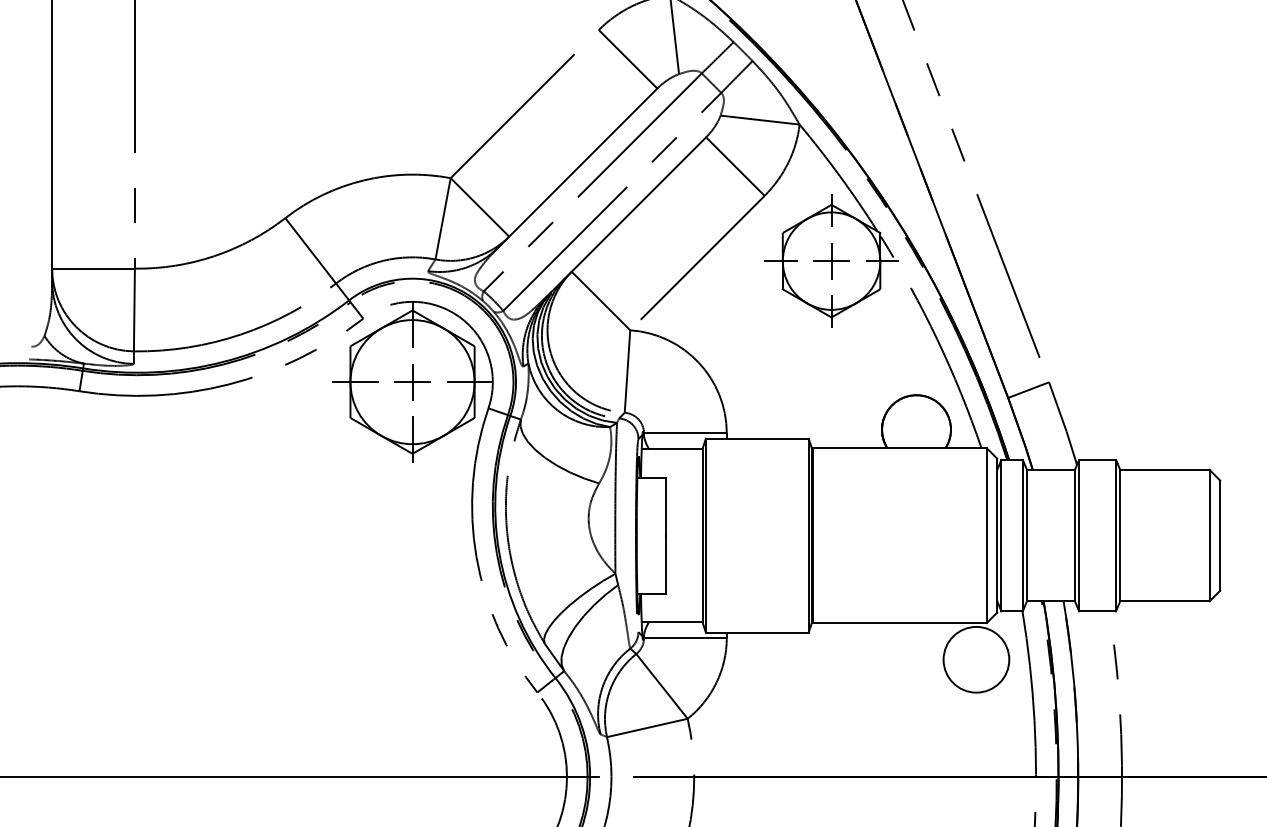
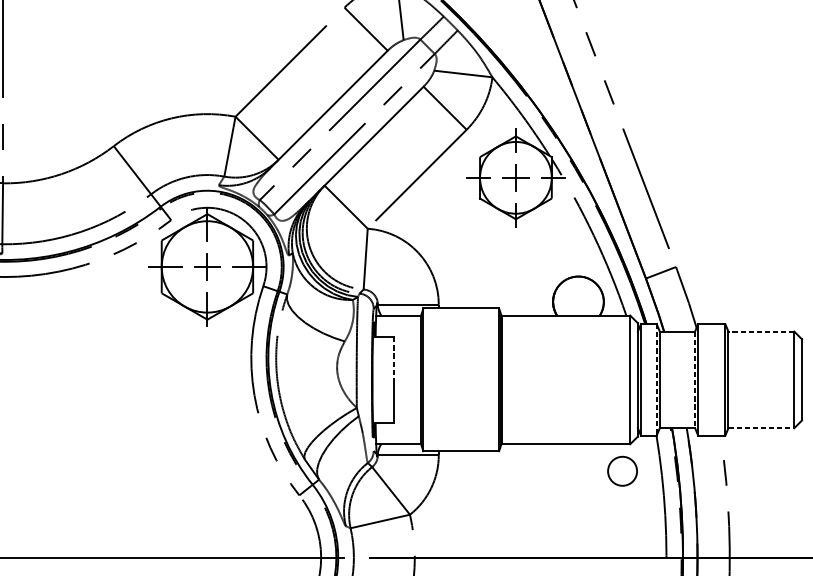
line: (1164, 470) -> (761, 331), solid -> dashed
line: (666, 506) -> (394, 358), solid -> dashed
line: (1022, 535) -> (656, 379), solid -> dashed
line: (1074, 535) -> (694, 379), solid -> dashed
line: (1164, 601) -> (761, 428), solid -> dashed
circle: (976, 659) -> (622, 471), size x0.6

